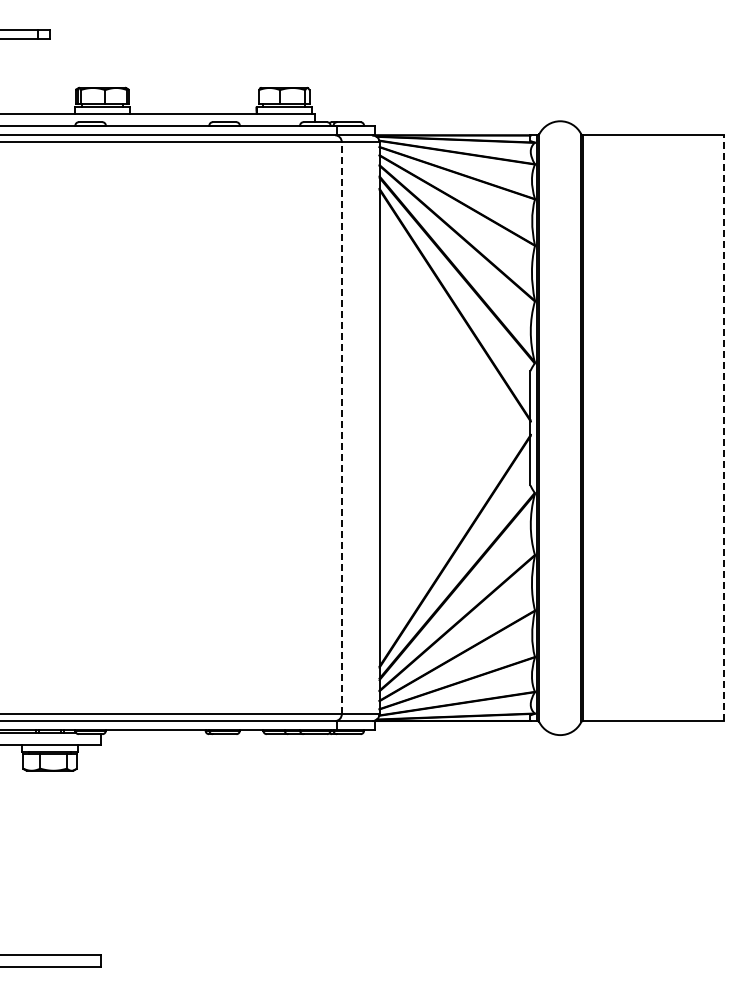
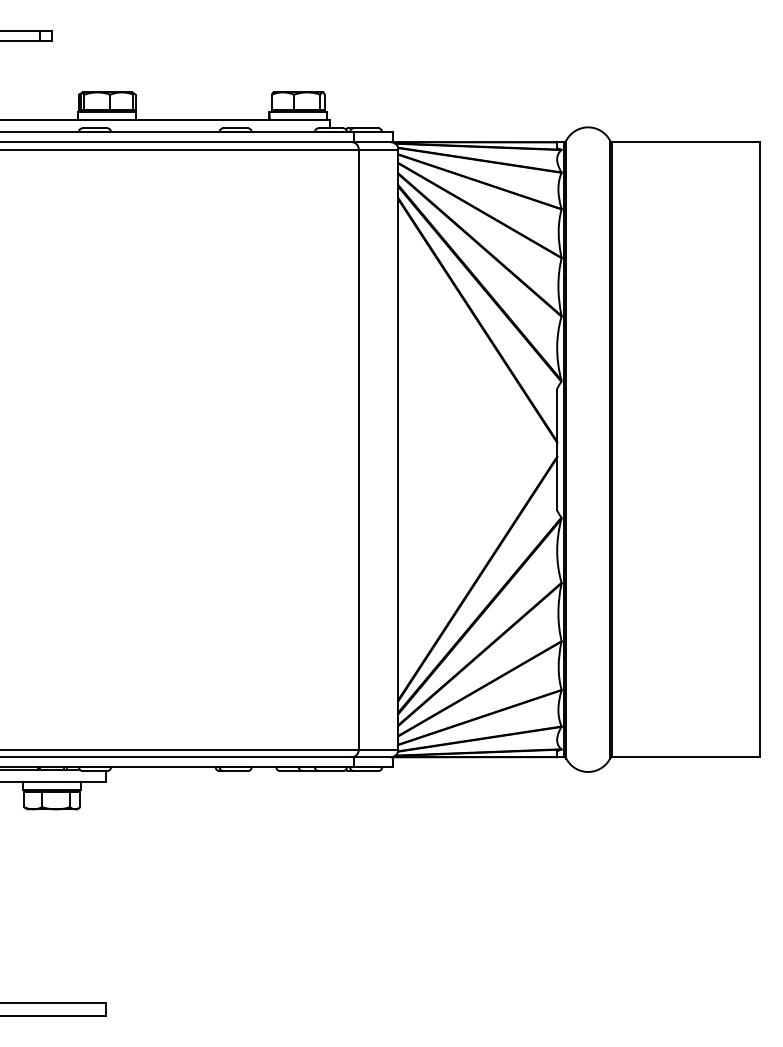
line: (341, 428) -> (358, 449), dashed -> solid
line: (723, 428) -> (759, 449), dashed -> solid

